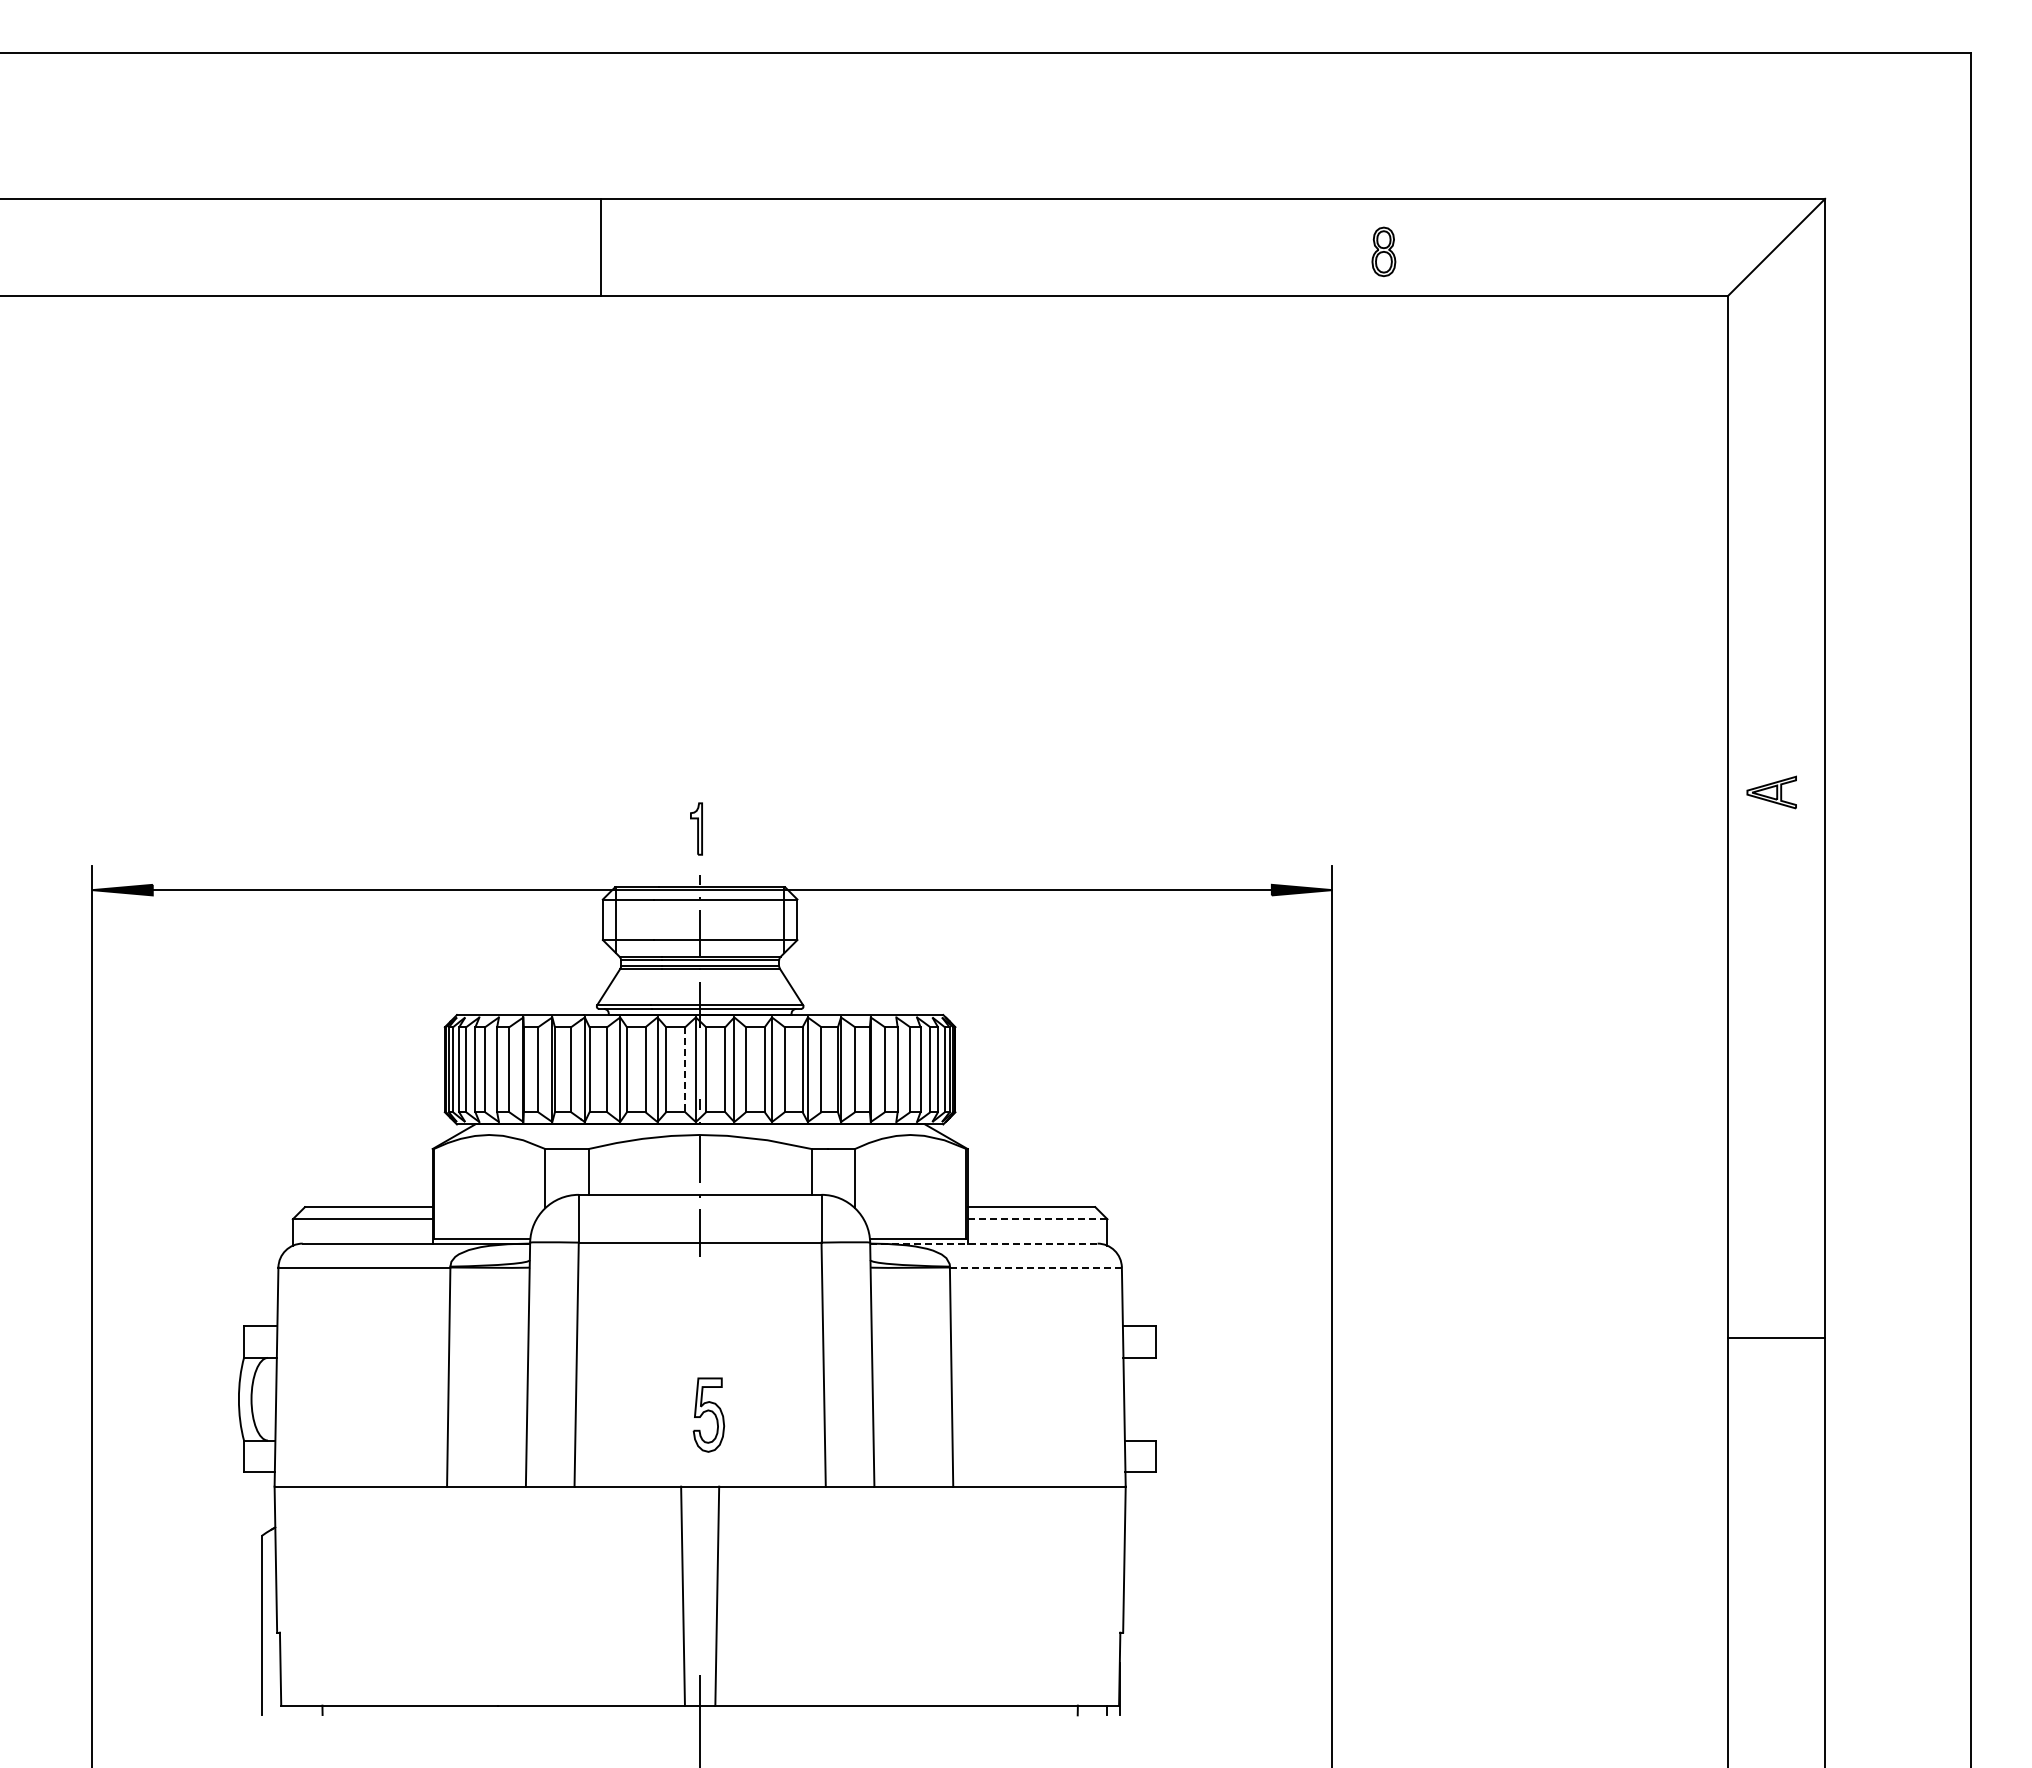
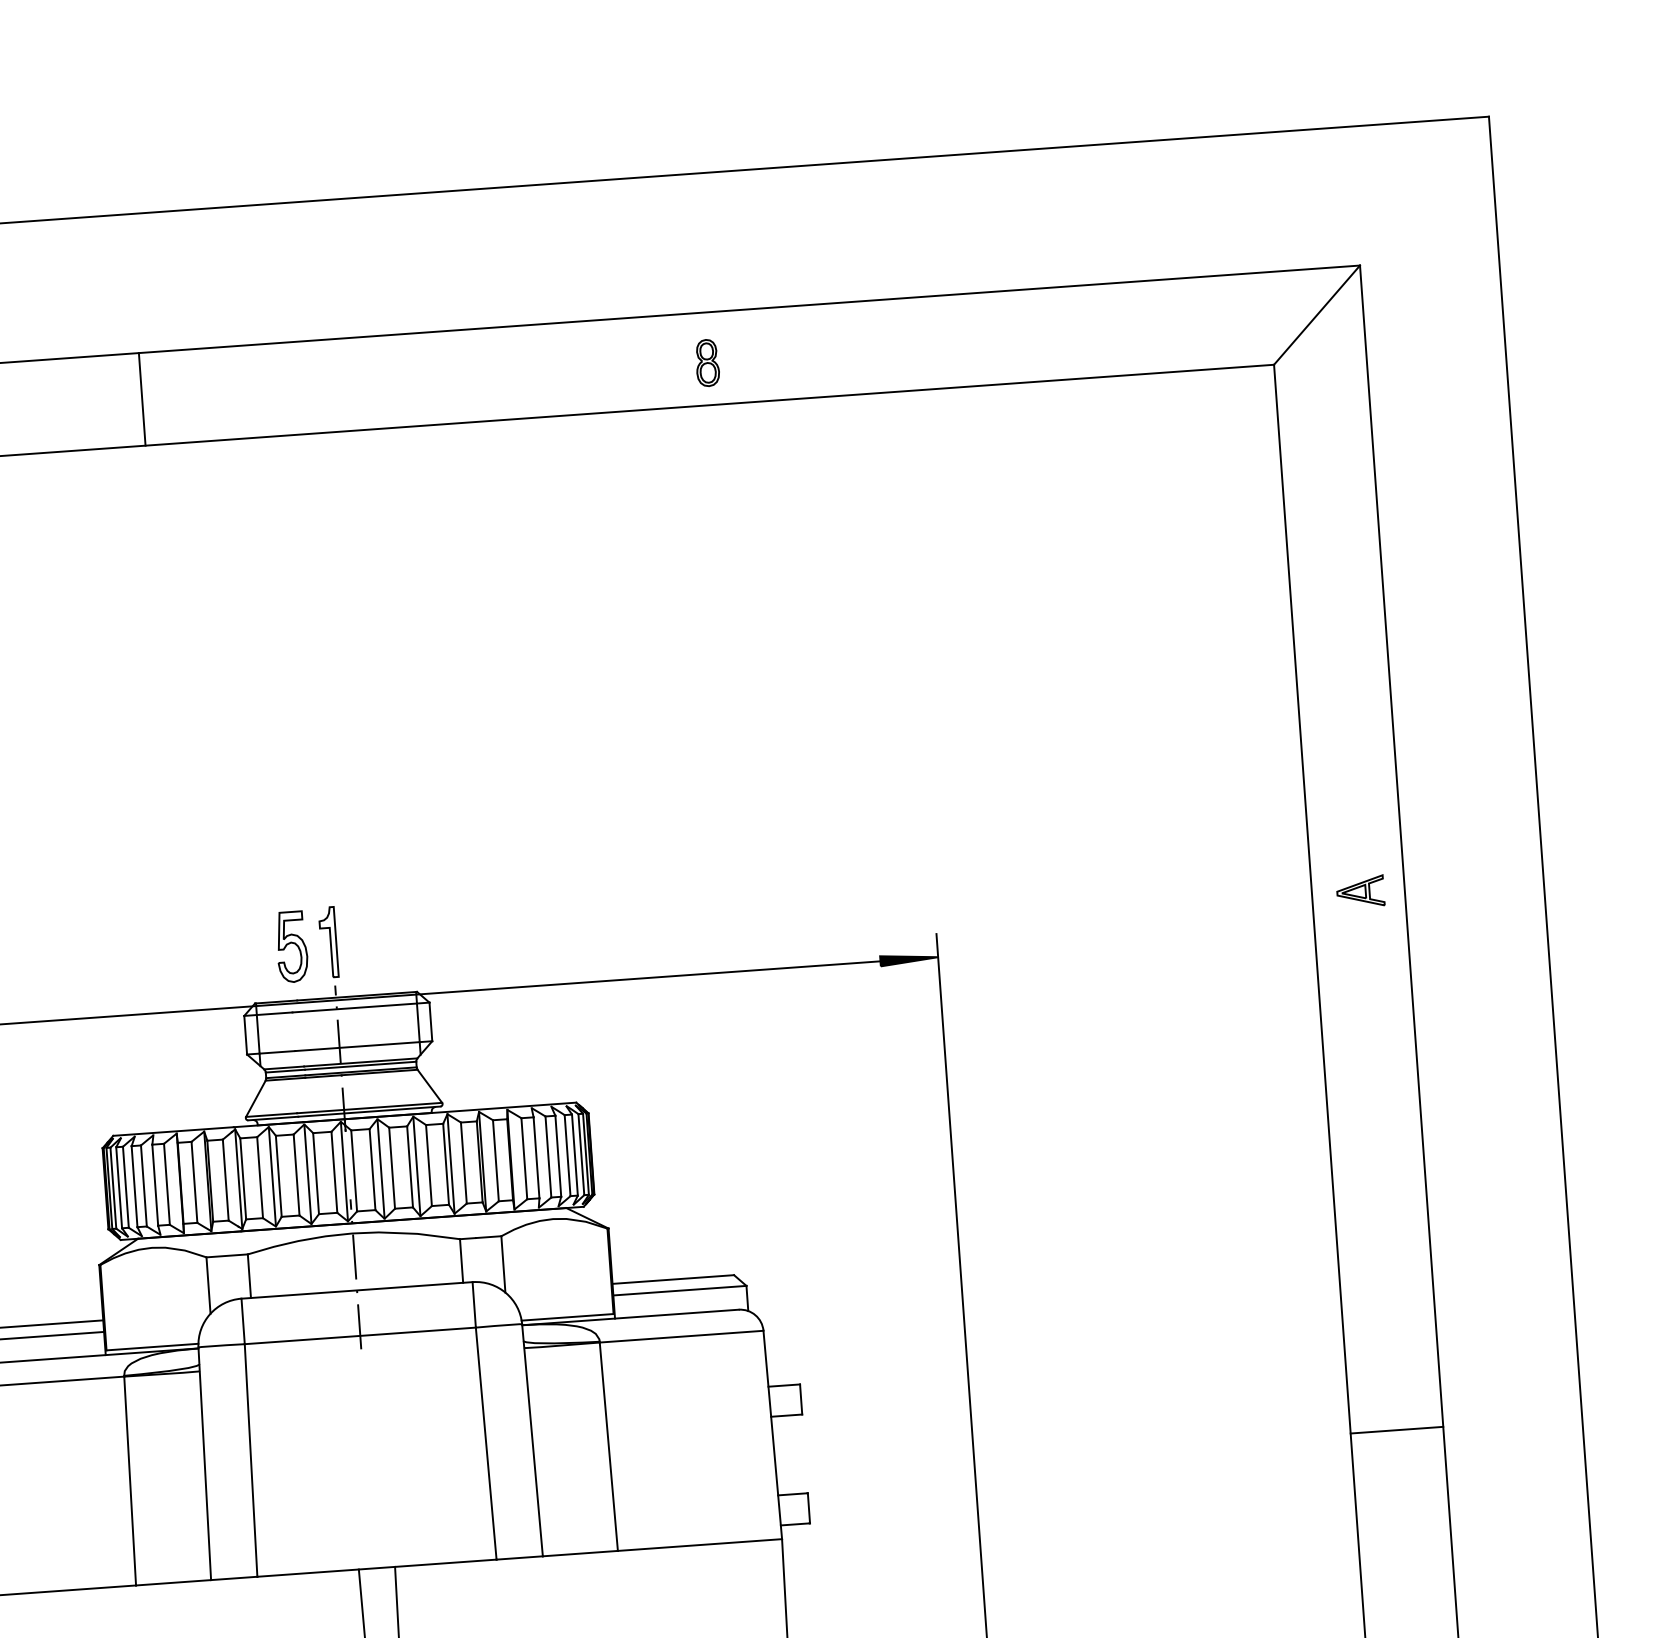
line: (601, 247) -> (142, 399), moved
part: (1383, 251) -> (707, 362), moved
part: (1771, 792) -> (1360, 891), moved
part: (696, 828) -> (328, 941), size x1.43
line: (685, 1069) -> (334, 1172), dashed -> solid
line: (1037, 1219) -> (679, 1290), dashed -> solid
line: (983, 1243) -> (630, 1317), dashed -> solid
line: (1035, 1267) -> (681, 1336), dashed -> solid
line: (1776, 1337) -> (1396, 1429), moved
part: (708, 1414) -> (291, 946), moved

